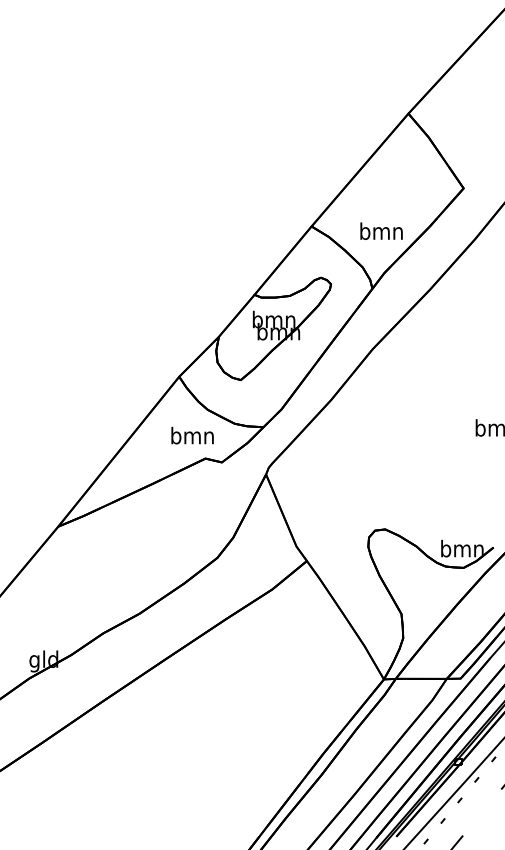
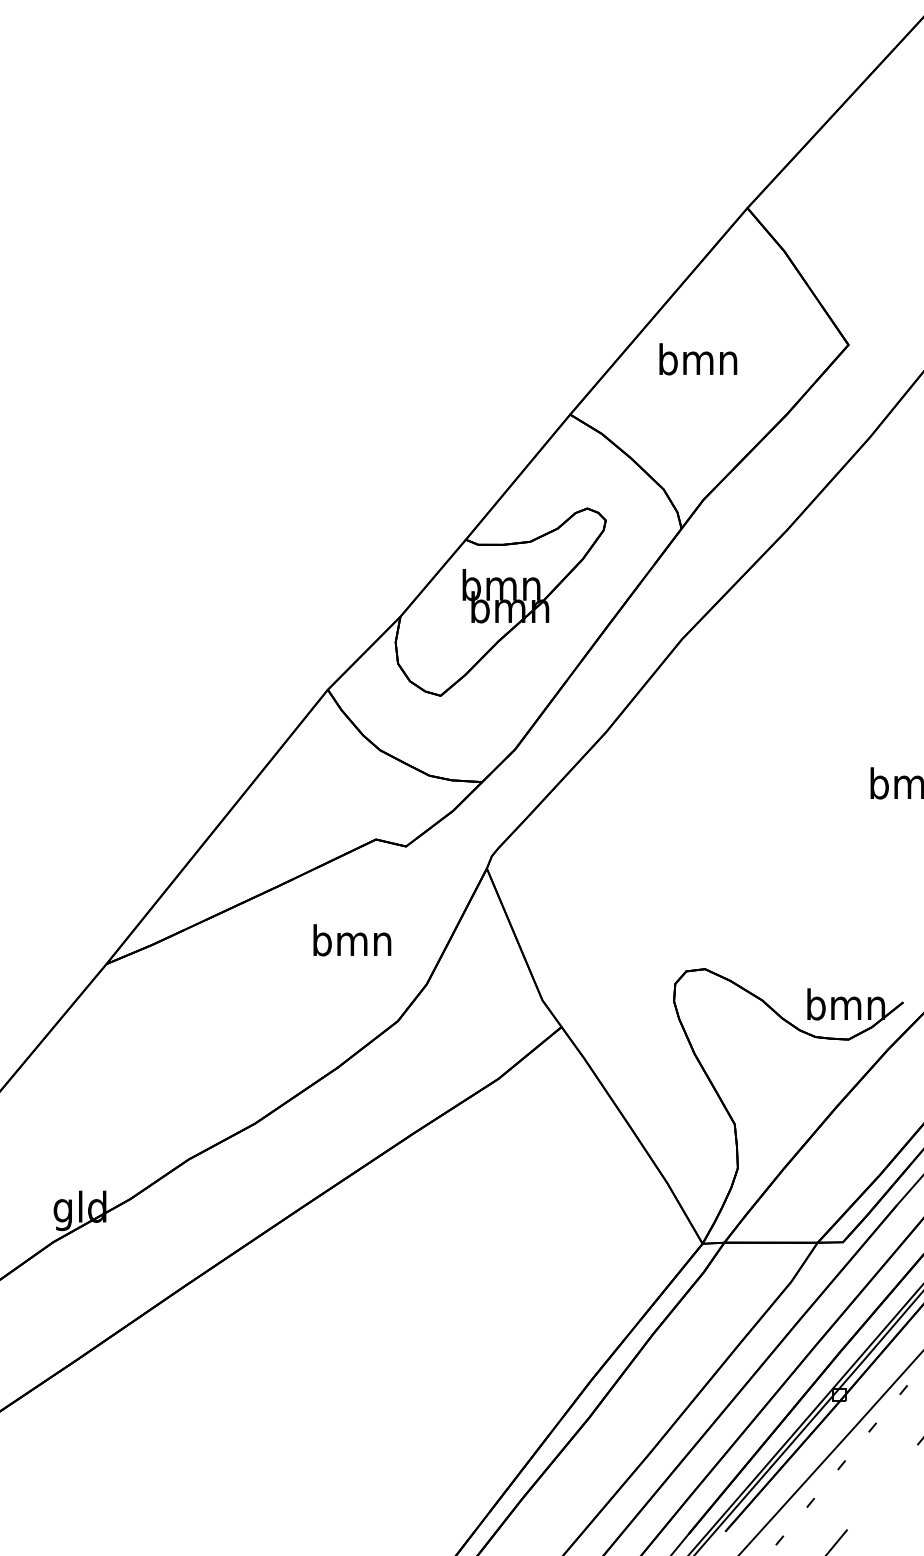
text: (381, 230) -> (698, 357), moved
text: (192, 435) -> (352, 939), moved

